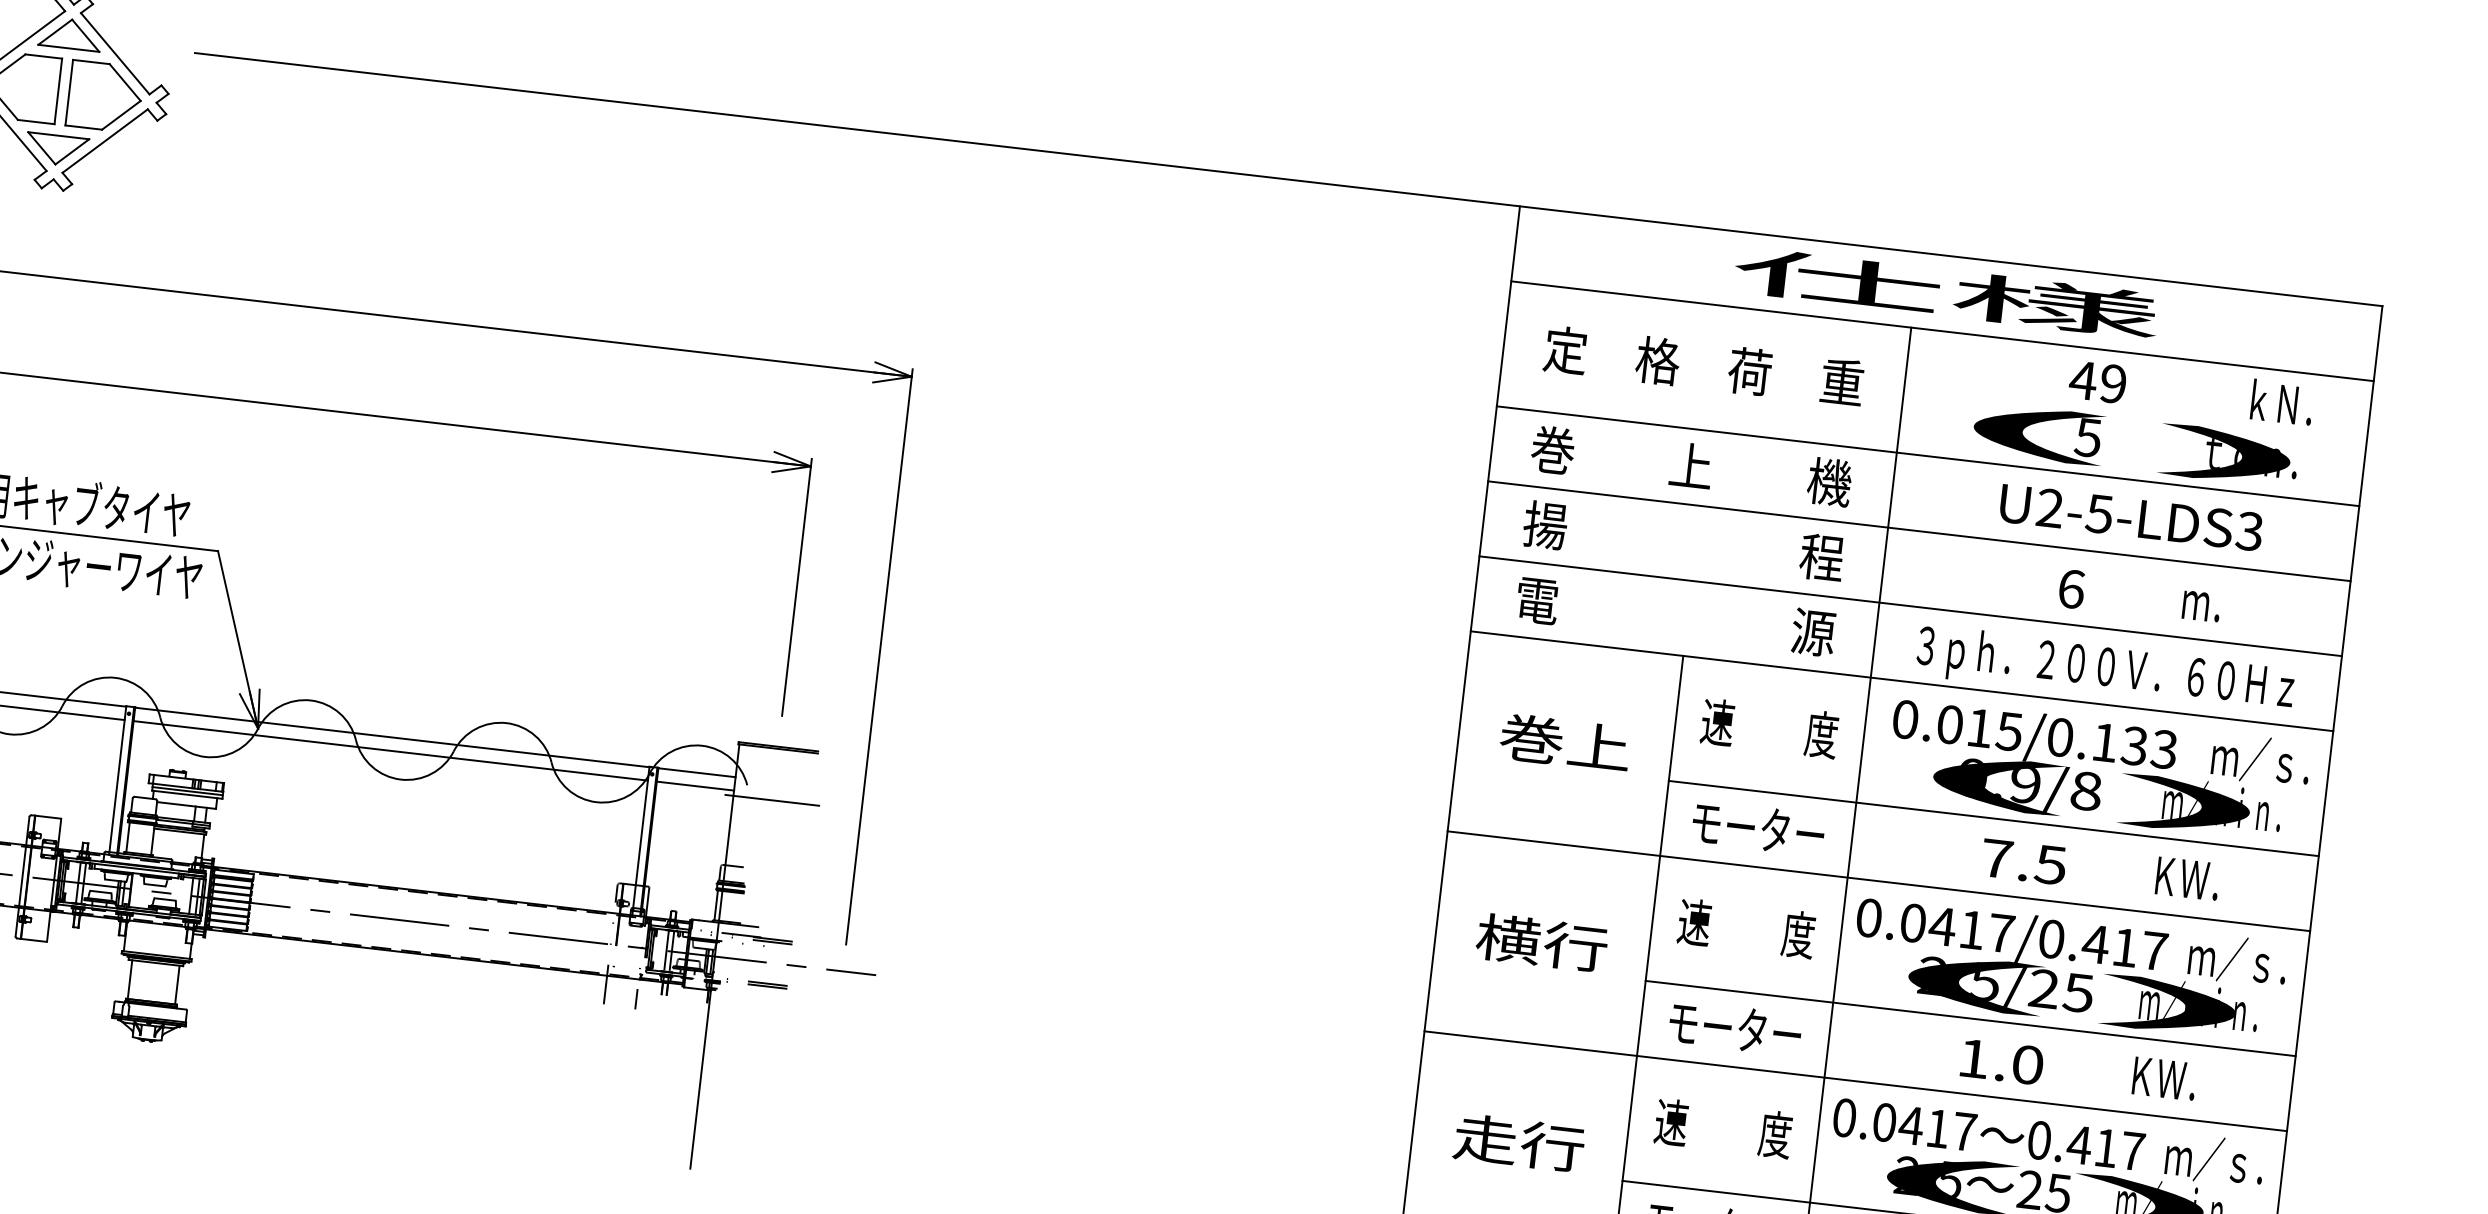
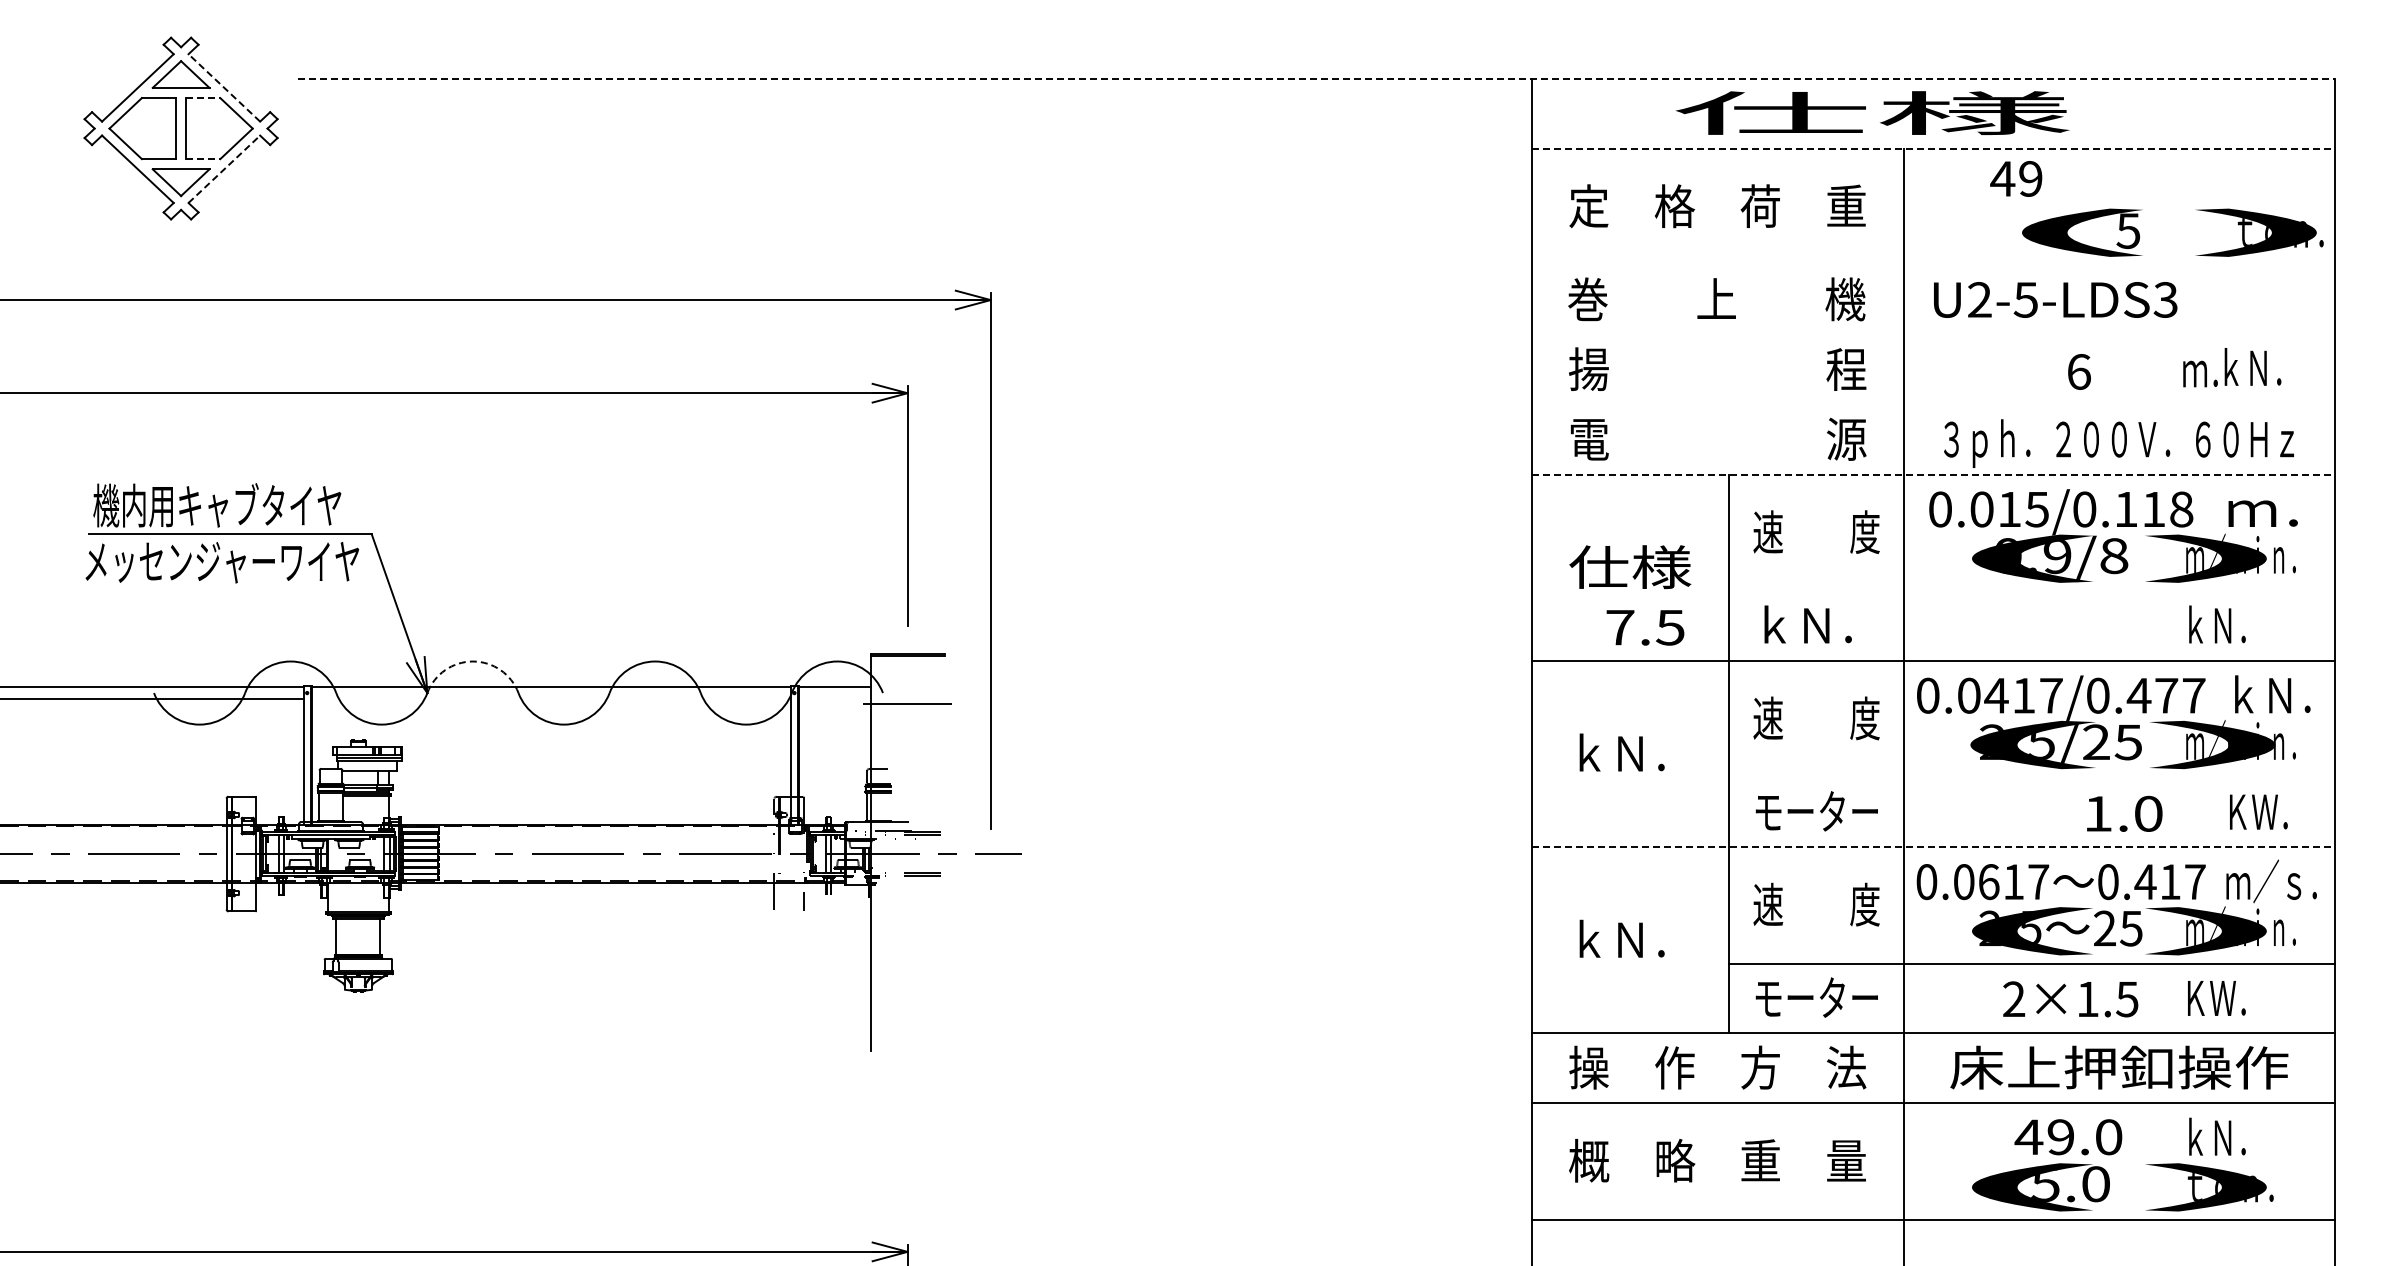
line: (114, 53) -> (223, 87), solid -> dashed
line: (91, 62) -> (203, 98), solid -> dashed
line: (83, 128) -> (203, 159), solid -> dashed
line: (105, 140) -> (224, 168), solid -> dashed
line: (1289, 179) -> (1316, 78), solid -> dashed
text: (1946, 292) -> (1872, 112), moved
line: (1942, 331) -> (1933, 148), solid -> dashed
text: (2098, 381) -> (2016, 178), moved
text: (2281, 401) -> (2252, 366), moved
text: (2135, 444) -> (2172, 232), moved
line: (1927, 456) -> (1932, 265), removed
text: (2131, 517) -> (2055, 299), moved
line: (1918, 530) -> (1932, 334), removed
line: (1910, 605) -> (1932, 404), removed
line: (1902, 681) -> (1933, 474), solid -> dashed
arc: (310, 700) -> (472, 661), solid -> dashed
text: (1565, 743) -> (1630, 567), 巻上 -> 仕様
text: (2149, 747) -> (2167, 509), 0.015/0.133 -> 0.015/0.118
line: (390, 751) -> (551, 699), removed
text: (2261, 759) -> (2271, 508), ｍ／ｓ． -> ｍ．
line: (695, 786) -> (835, 699), removed
line: (1993, 818) -> (2031, 591), removed
text: (1758, 827) -> (1816, 624), モーター -> ｋＮ．
text: (2024, 861) -> (1645, 627), moved
text: (2182, 876) -> (2211, 624), ＫＷ． -> ｋＮ．
text: (1541, 942) -> (1629, 753), 横行 -> ｋＮ．
text: (2125, 947) -> (2166, 695), 0.0417/0.417 -> 0.0417/0.477
text: (2238, 959) -> (2271, 694), ｍ／ｓ． -> ｋＮ．
line: (1970, 1018) -> (2031, 777), removed
text: (2002, 1061) -> (2124, 813), moved
text: (2164, 1078) -> (2258, 811), moved
line: (1856, 1081) -> (1933, 847), solid -> dashed
text: (1910, 1126) -> (1988, 882), 0.0417 -> 0.0617
text: (1519, 1142) -> (1630, 939), 走行 -> ｋＮ．

